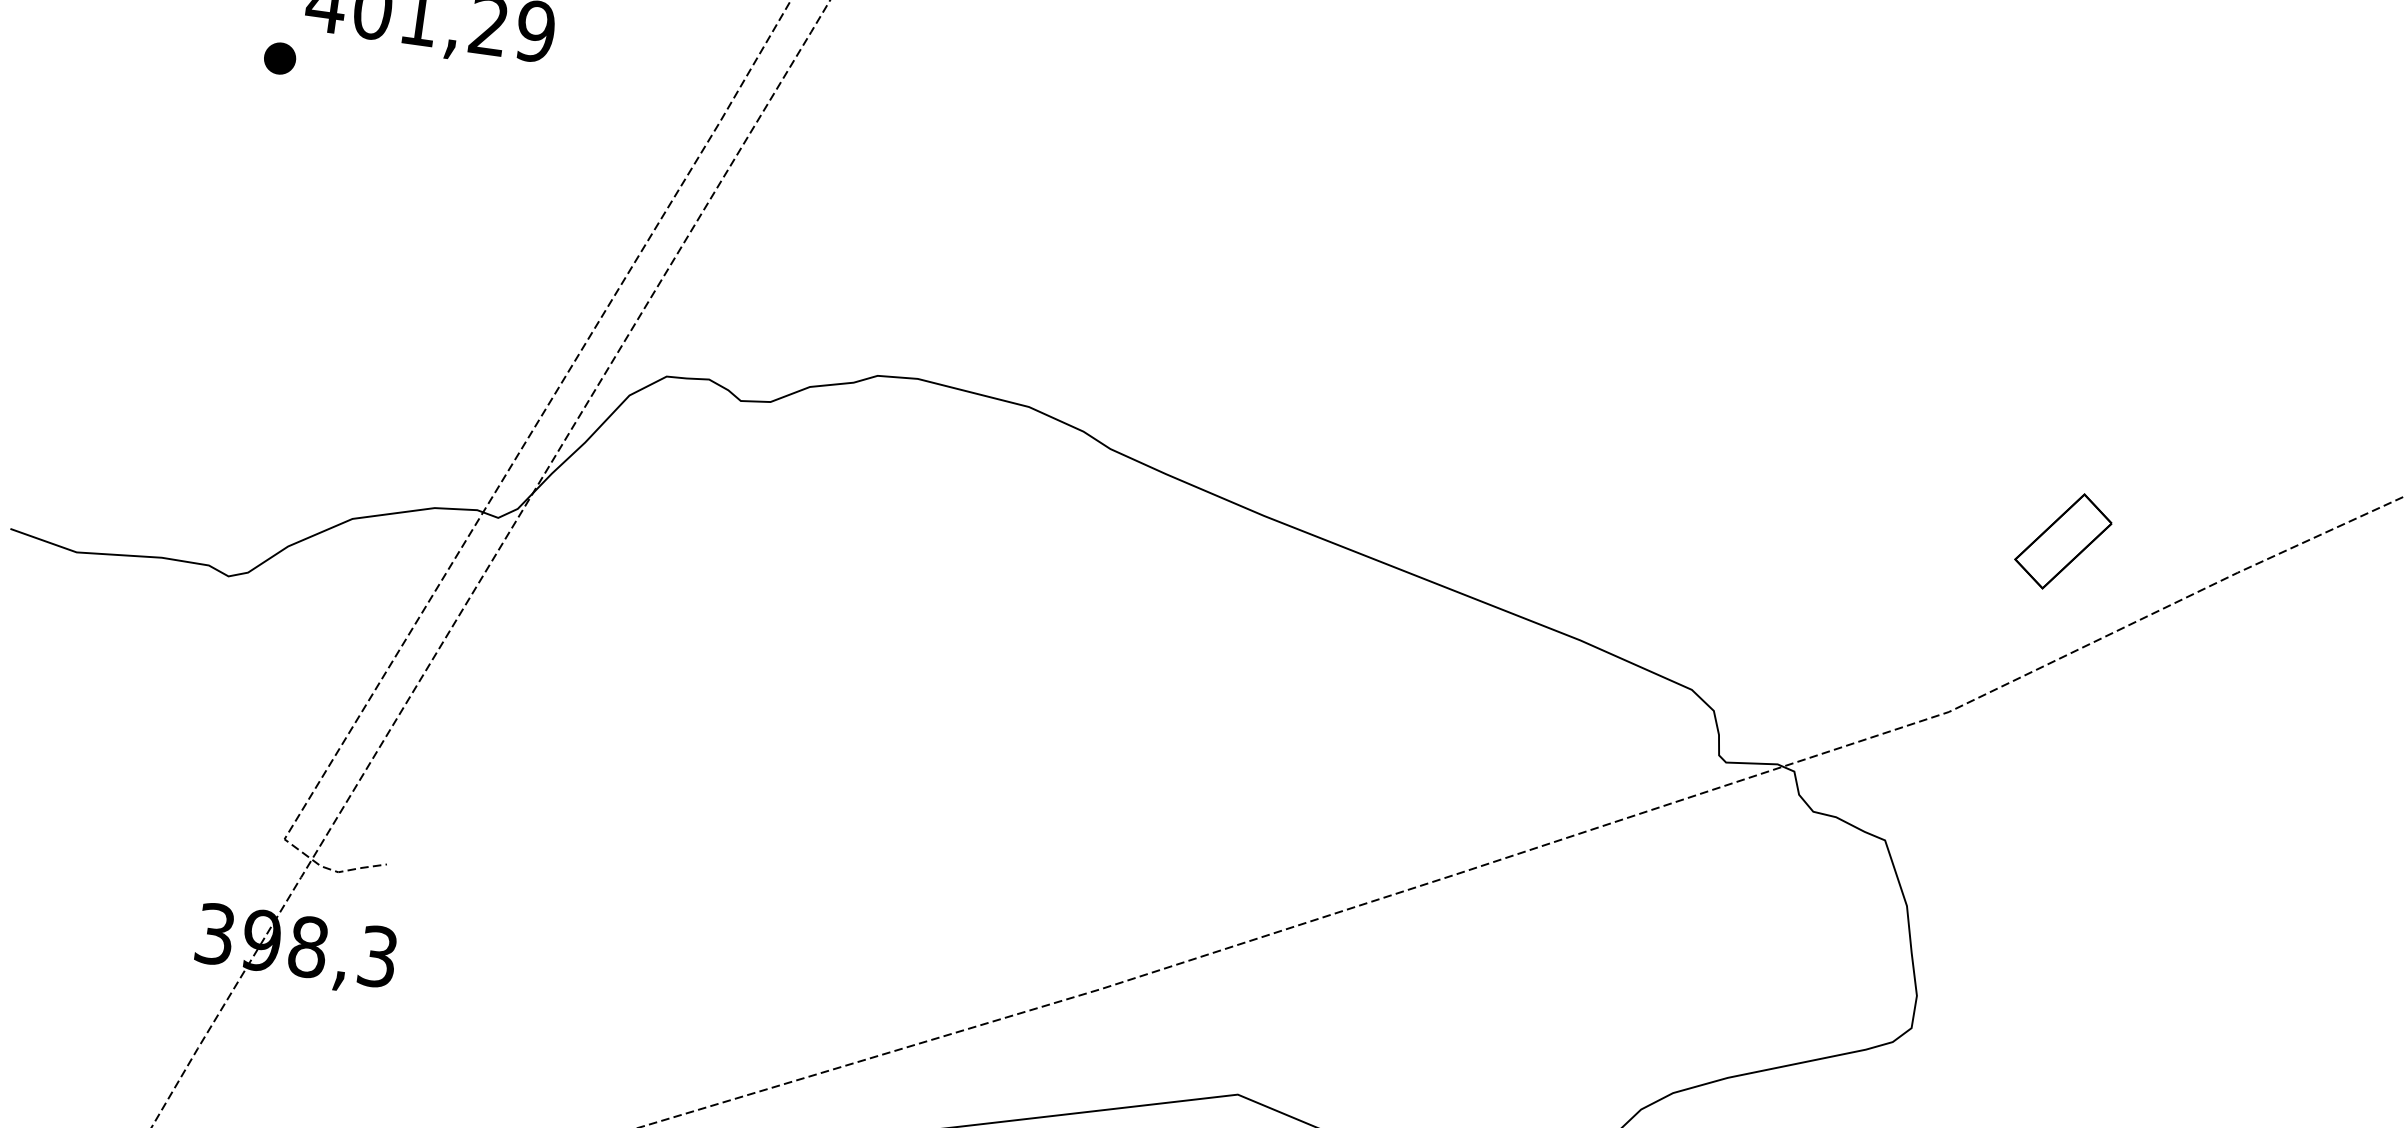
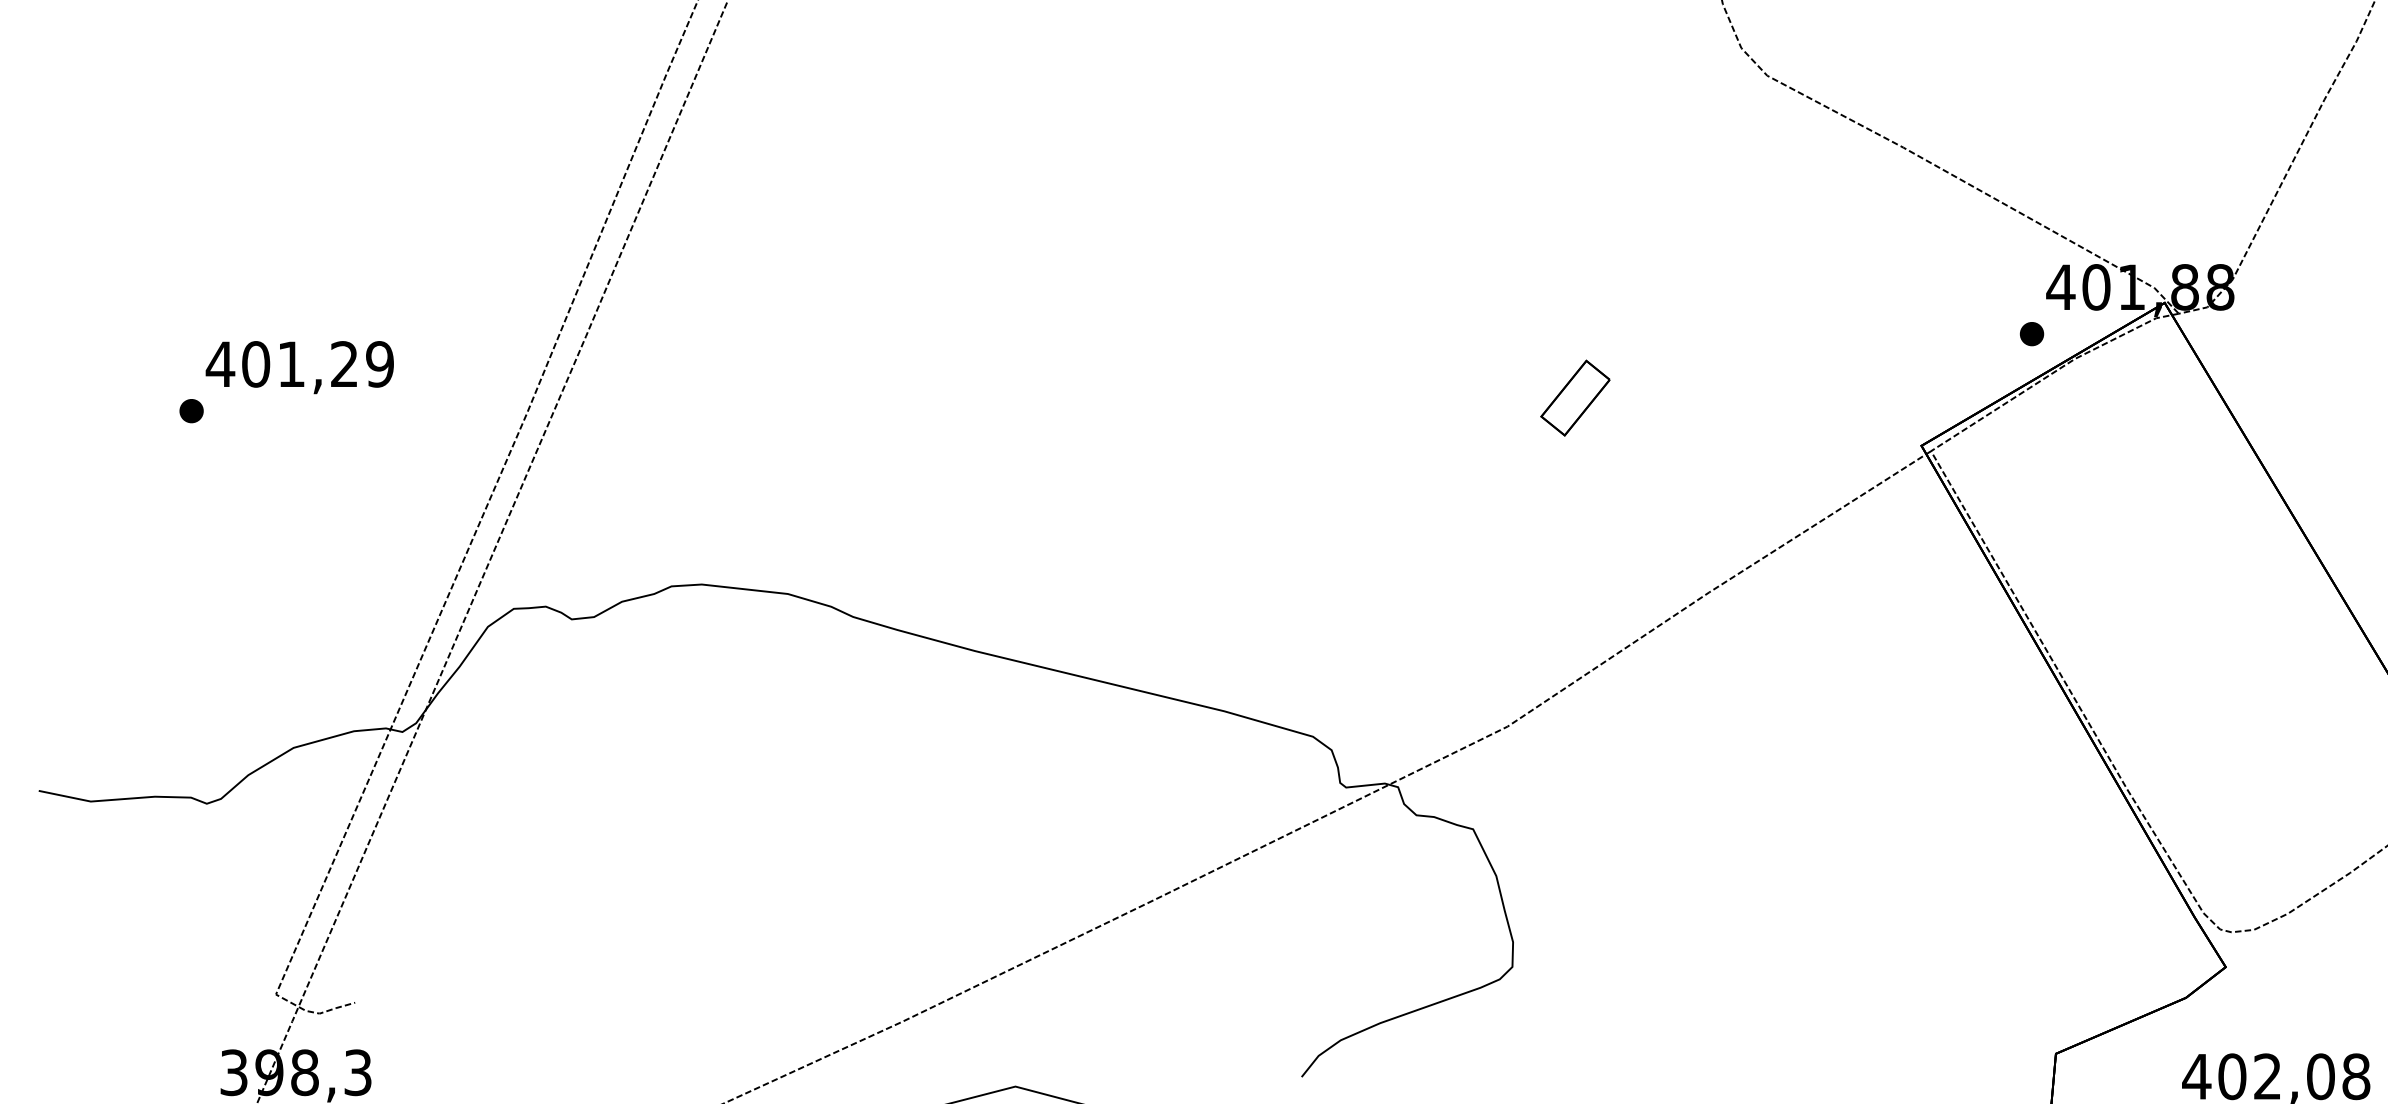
part: (2063, 540) -> (1575, 397), moved

